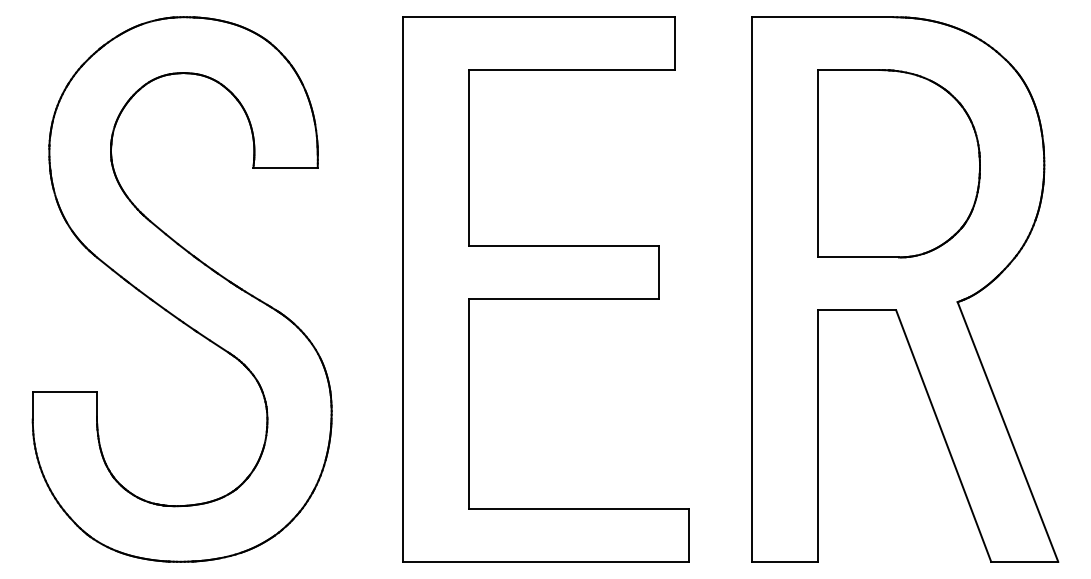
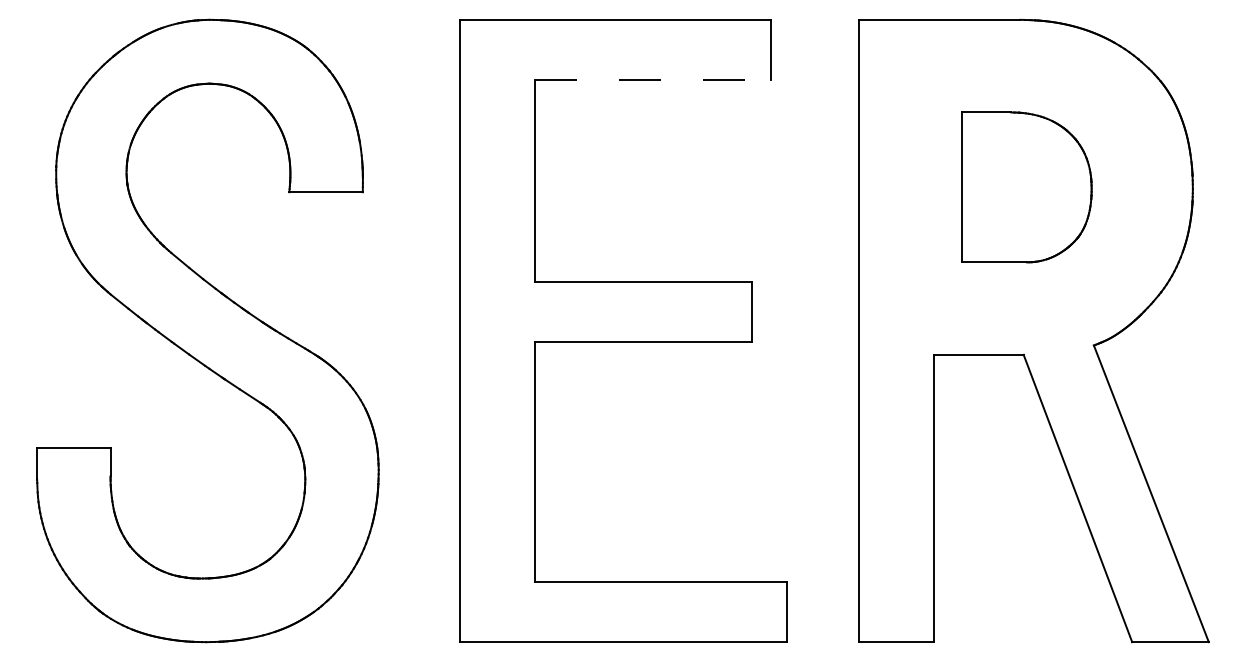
line: (572, 70) -> (653, 80), solid -> dashed
part: (898, 163) -> (1026, 187), size x0.7

